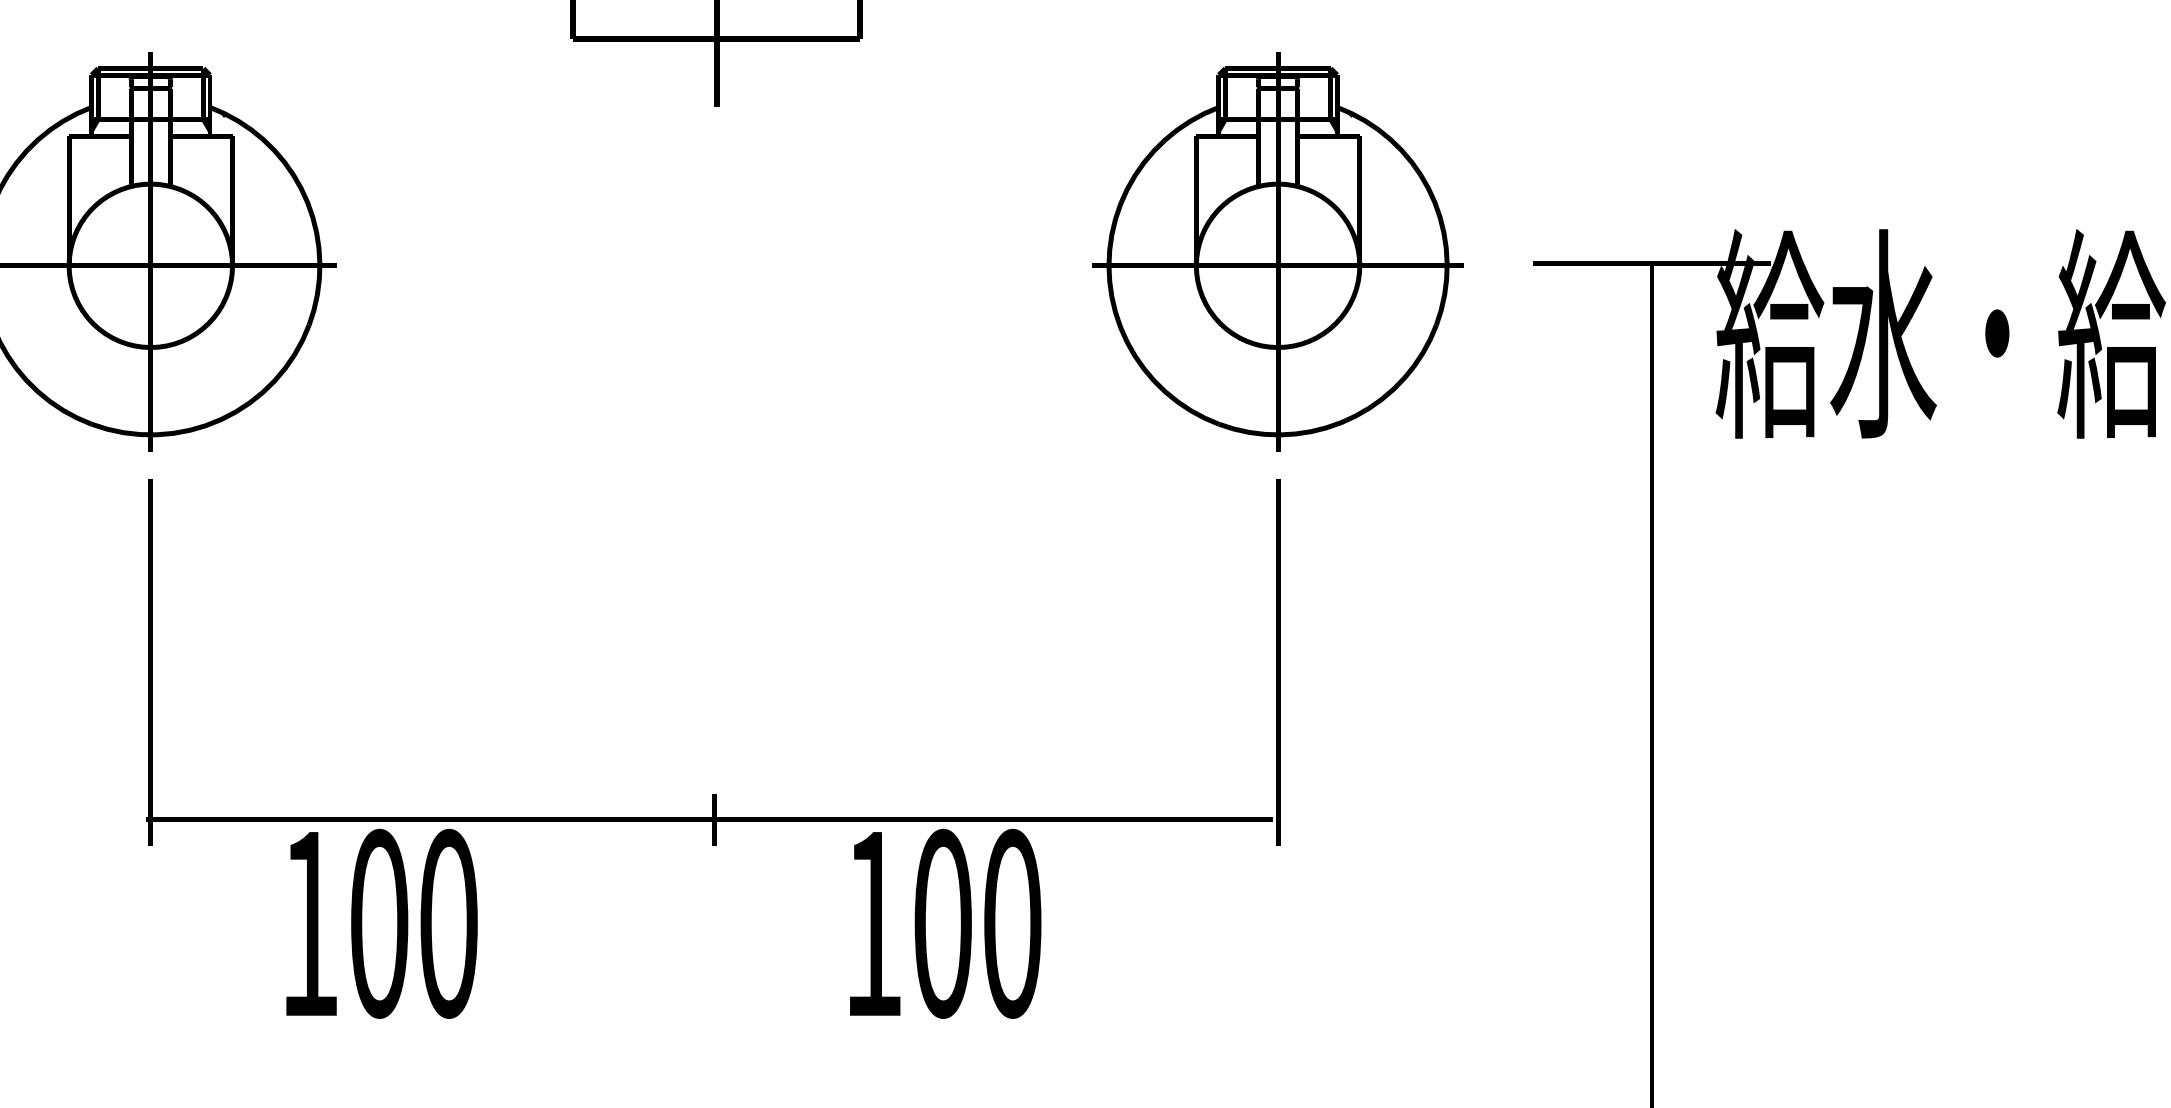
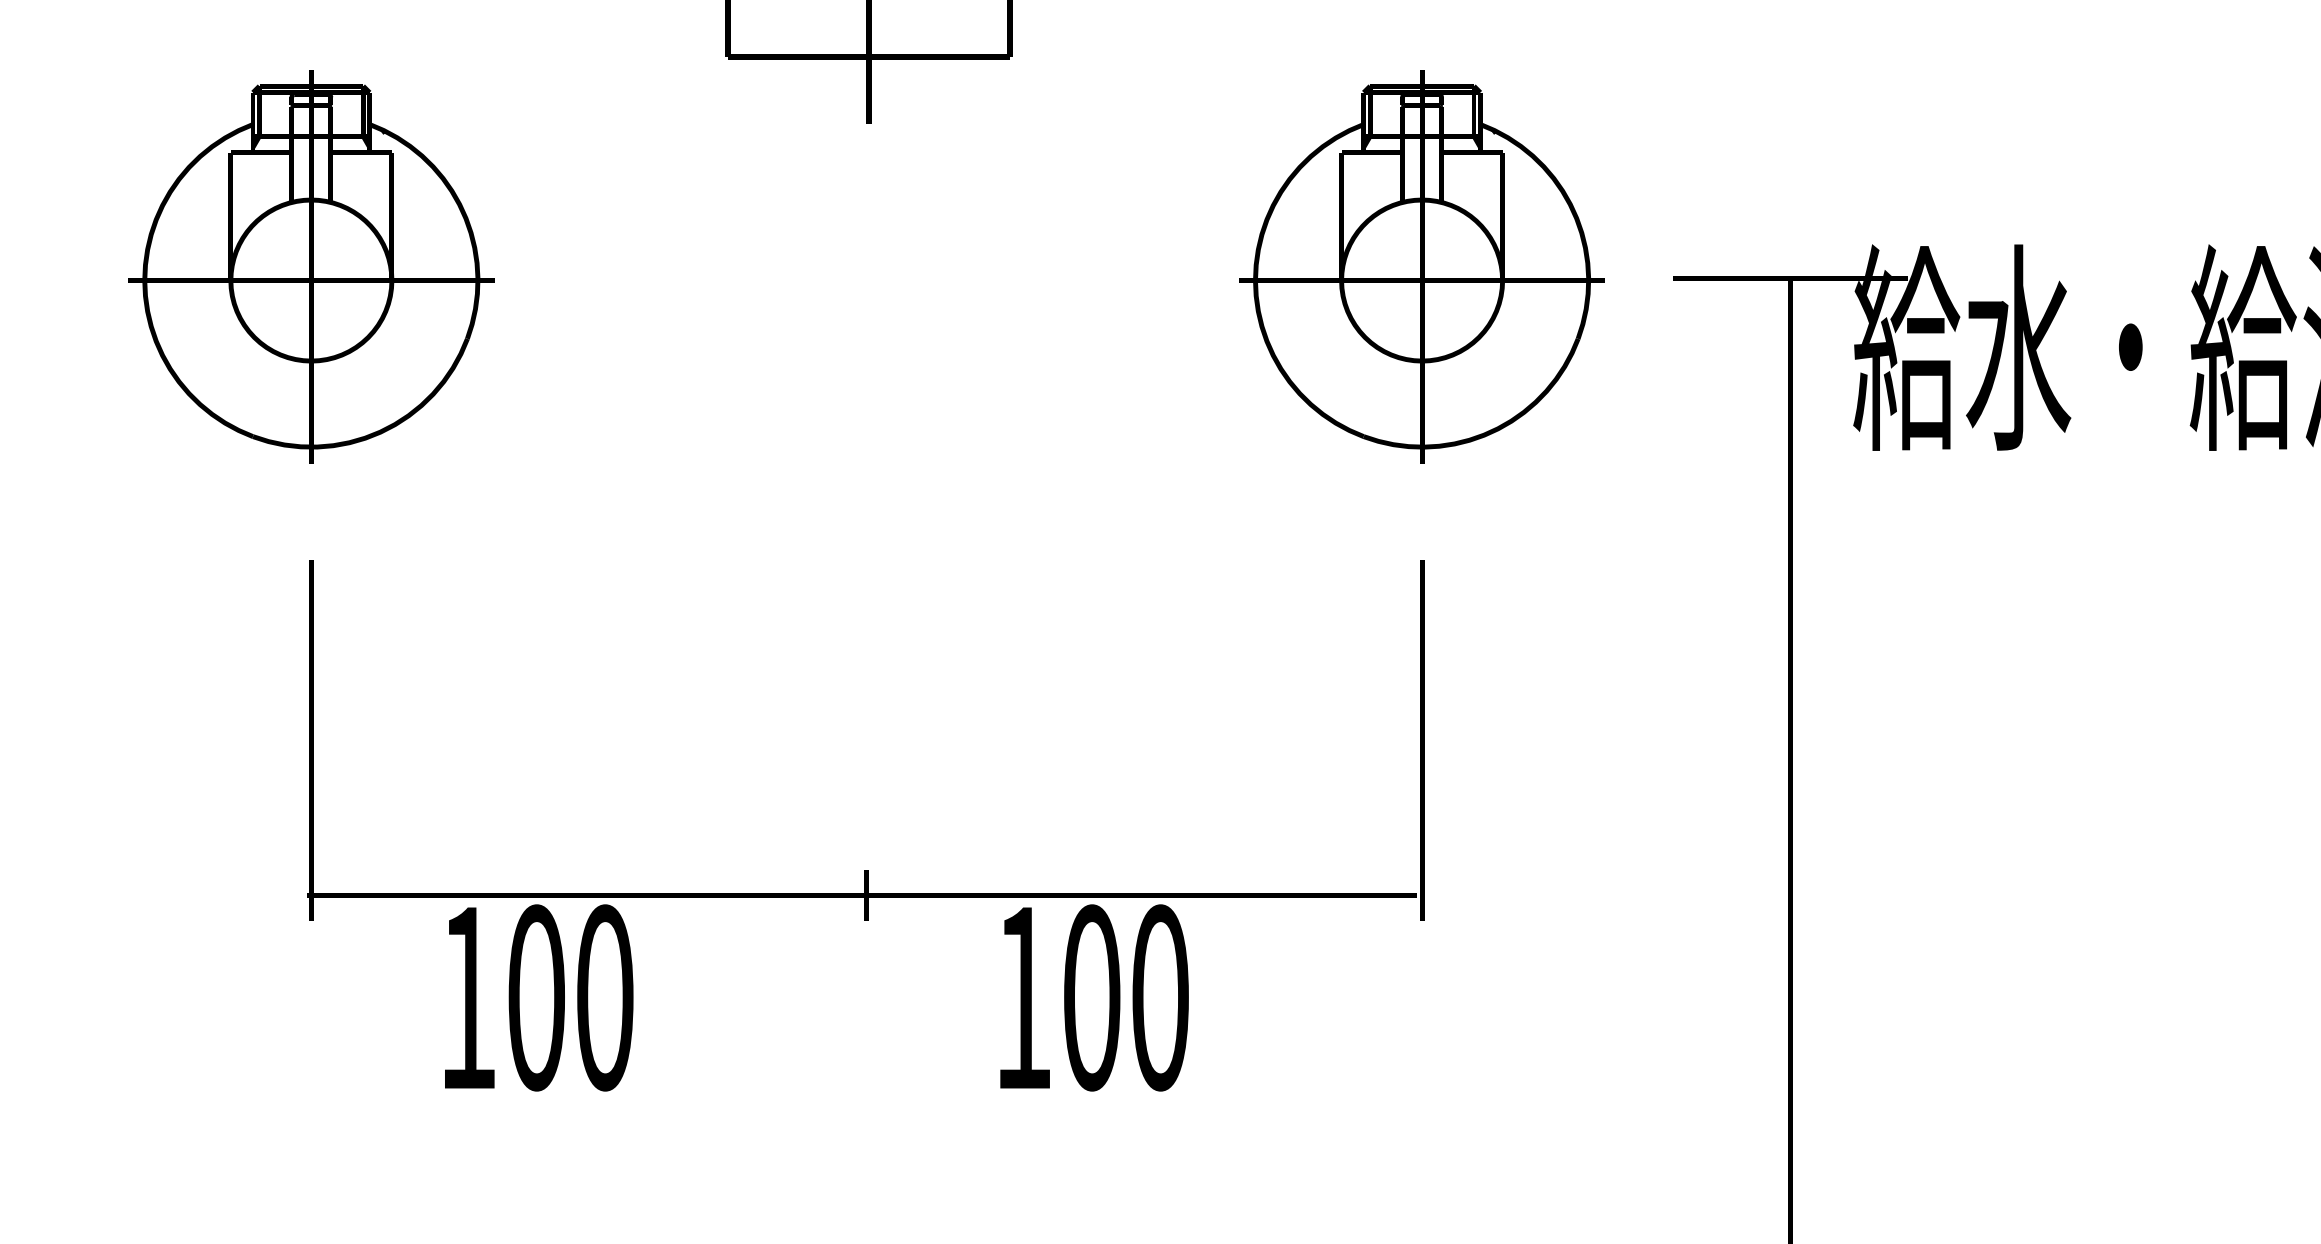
text: (713, 748) -> (865, 825), moved

